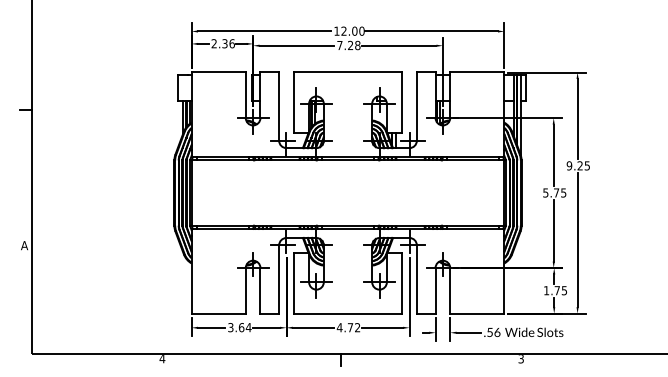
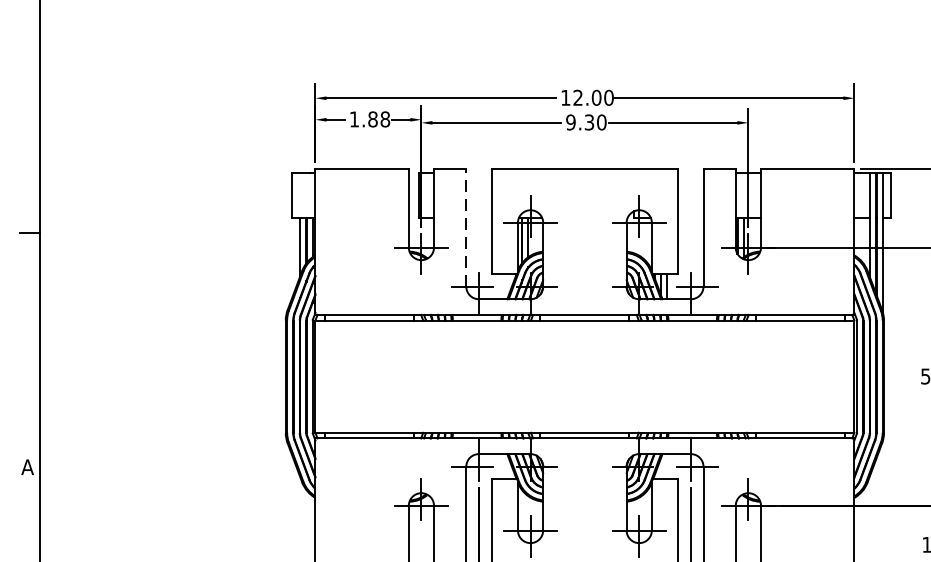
text: (222, 43) -> (368, 118), 2.36 -> 1.88
text: (348, 45) -> (585, 122), 7.28 -> 9.30
line: (279, 106) -> (466, 227), solid -> dashed

